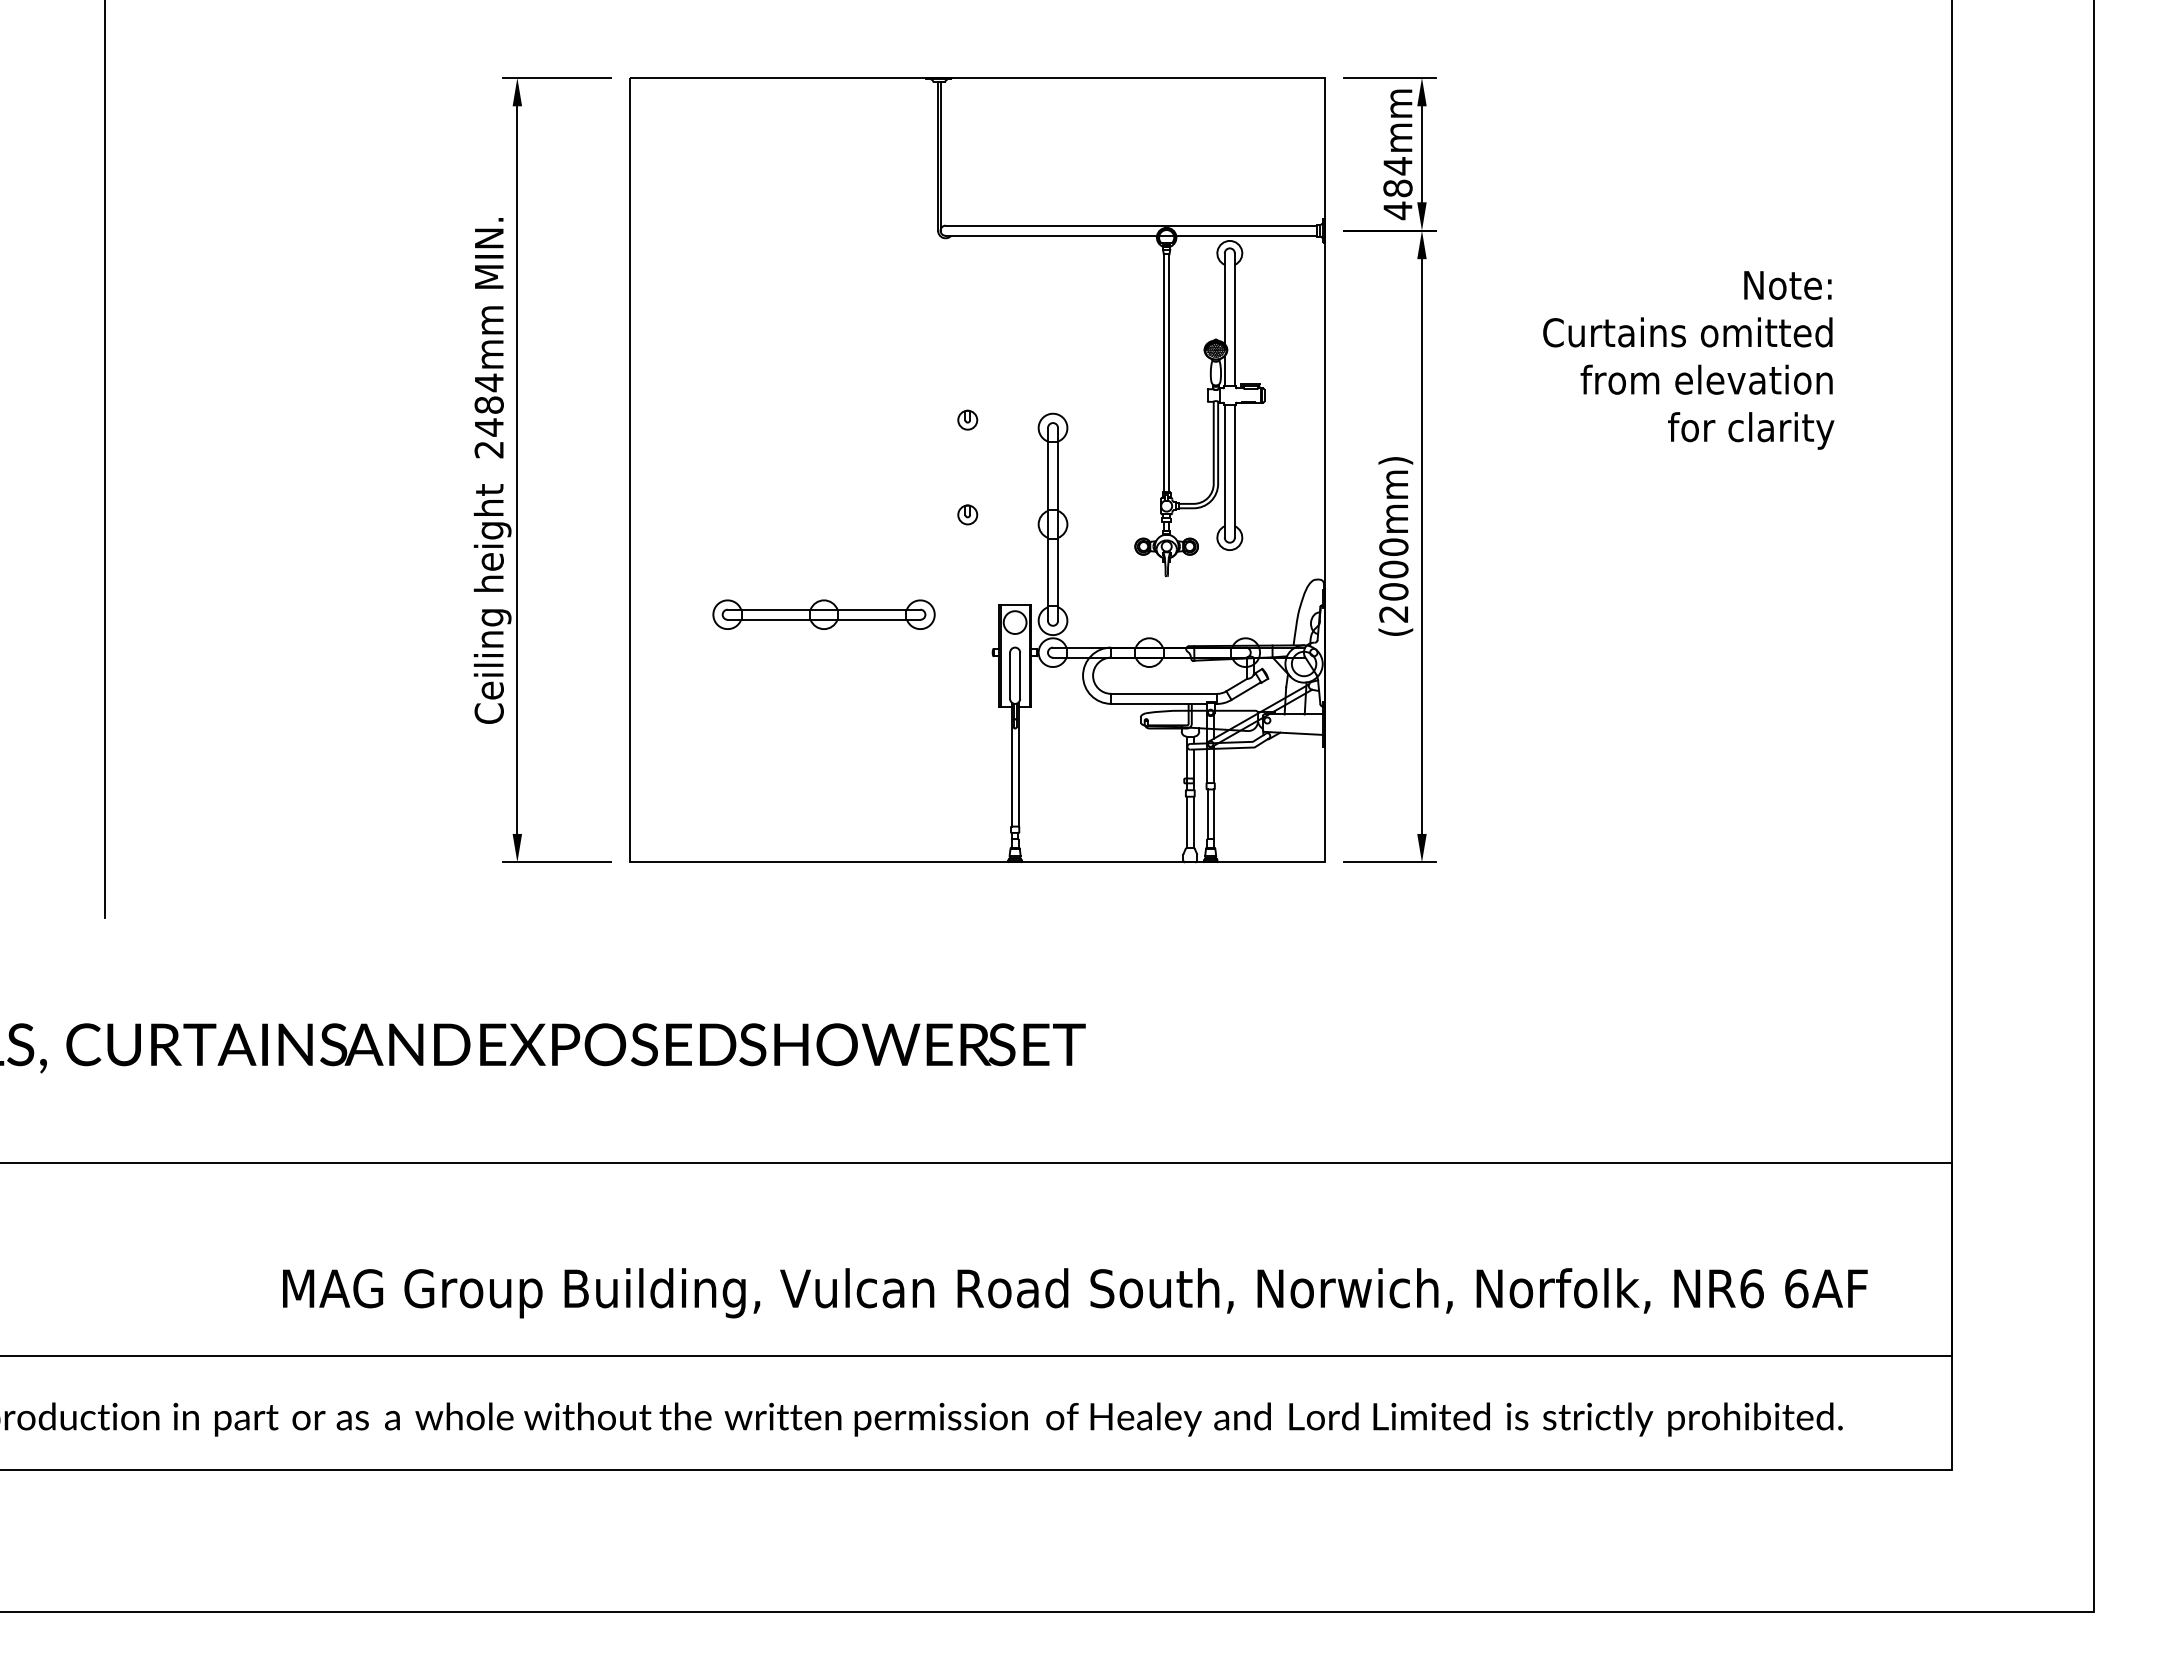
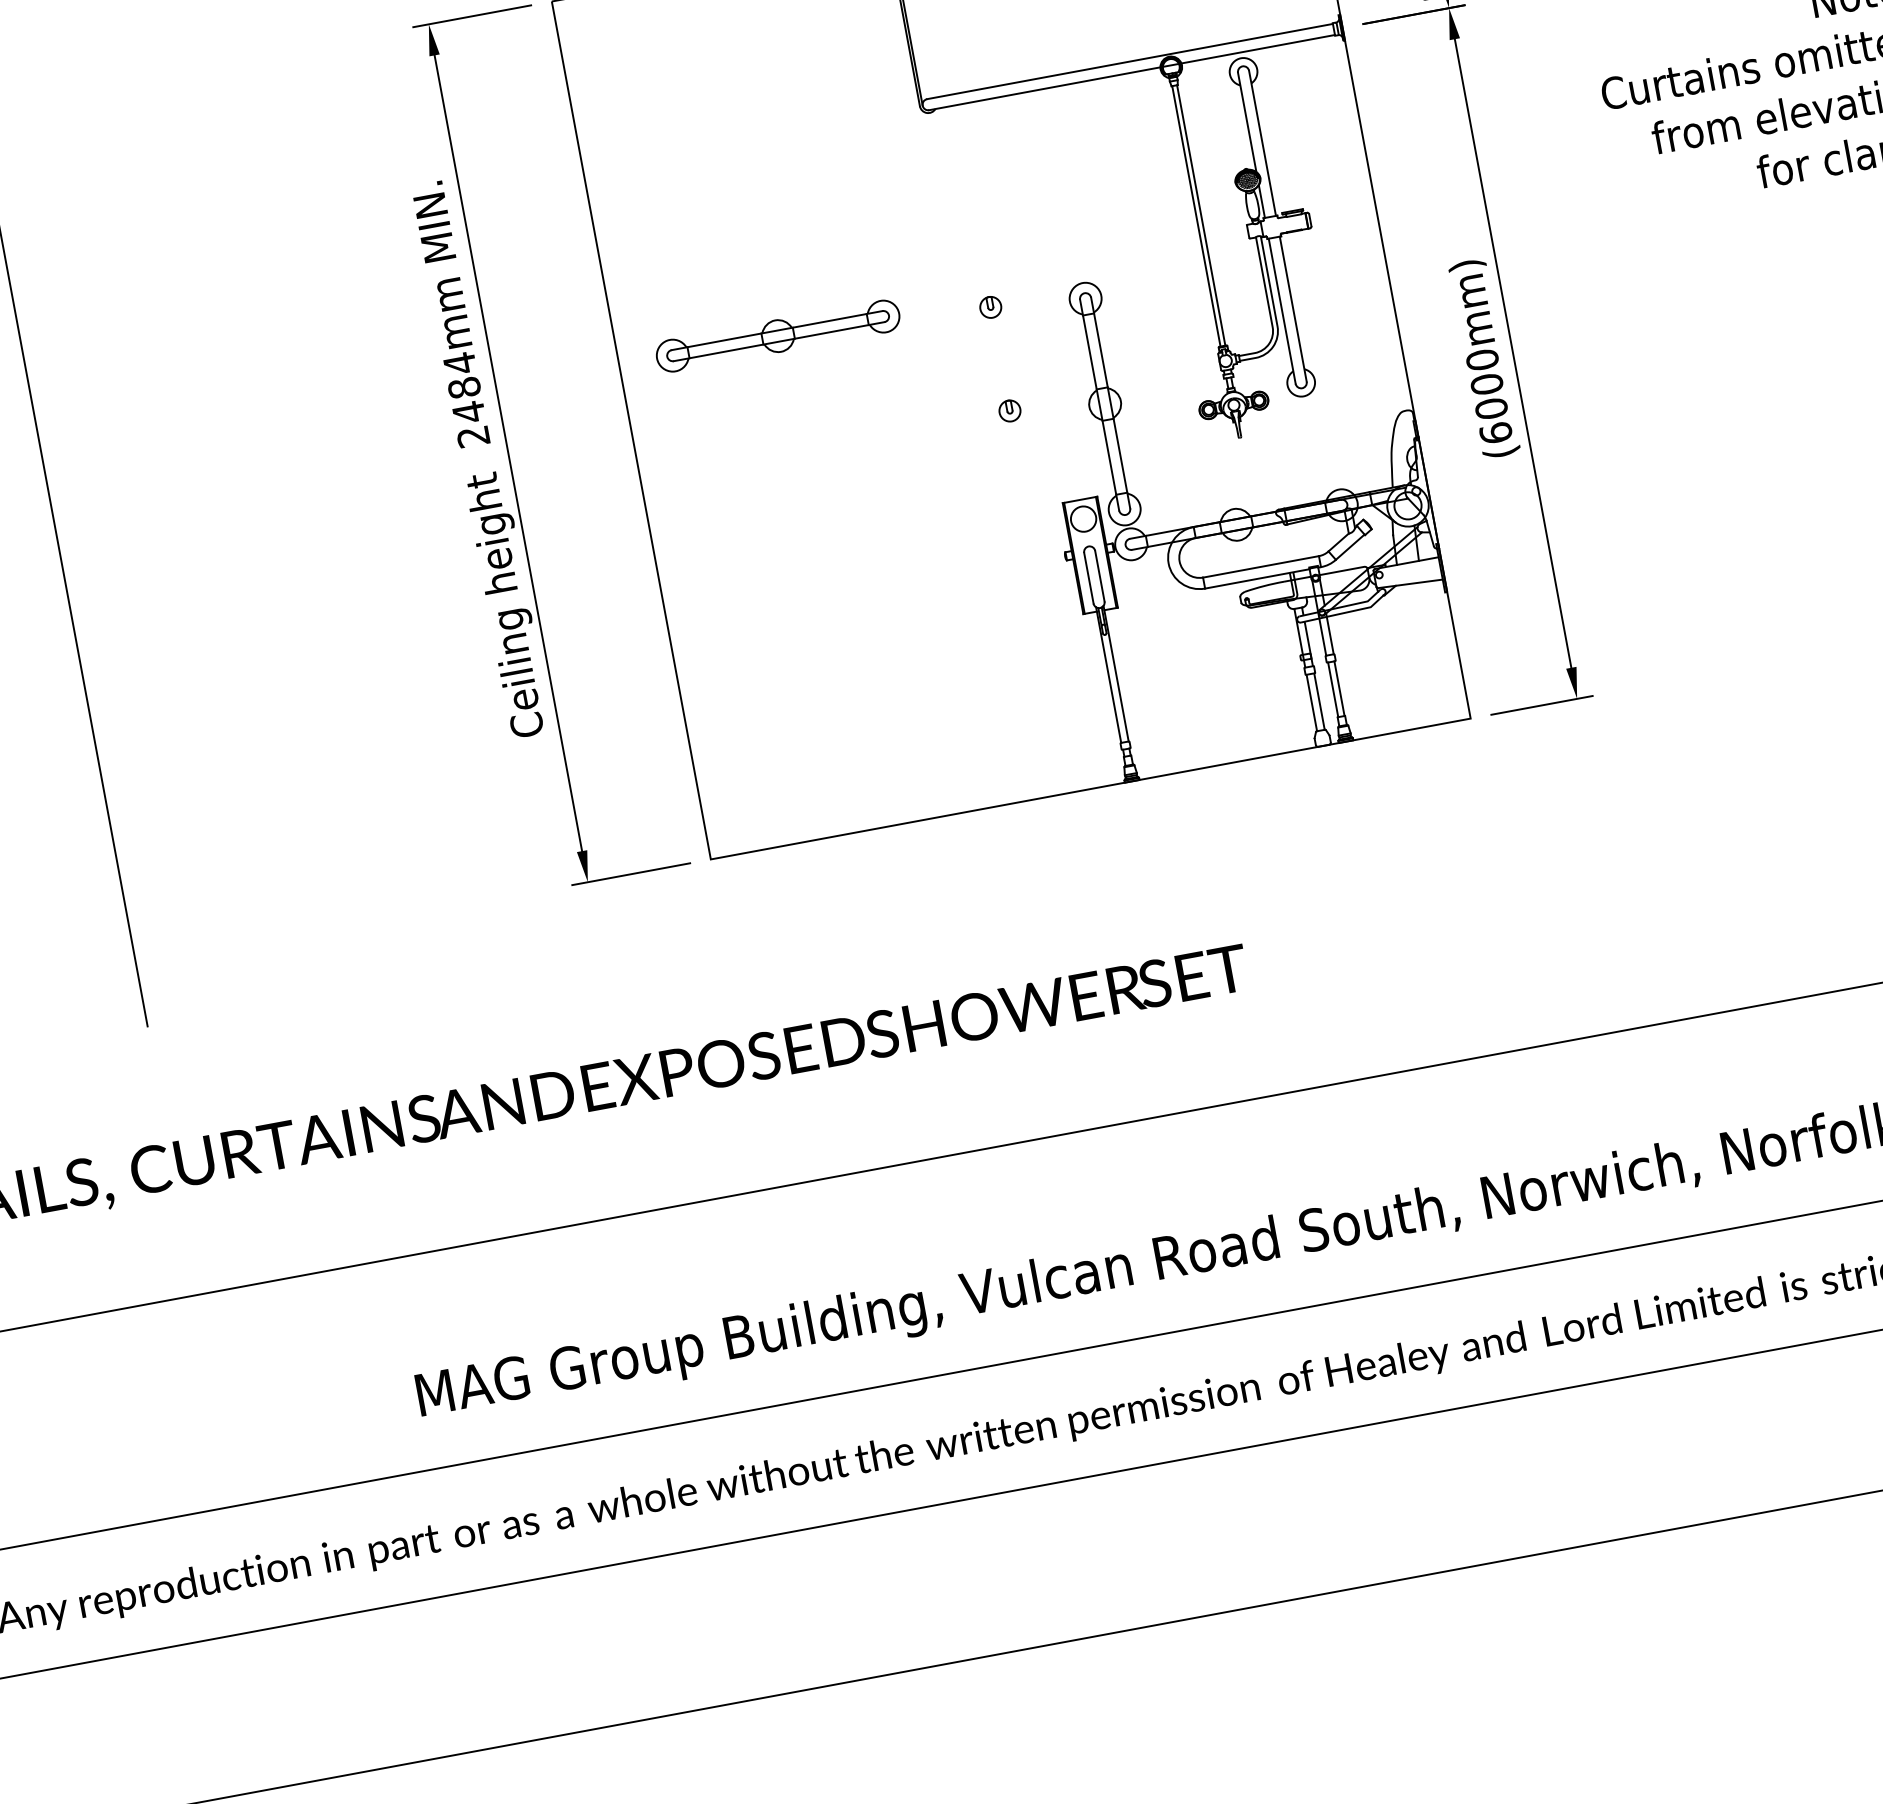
text: (1393, 613) -> (1495, 432), (2000mm) -> (6000mm)
part: (823, 614) -> (777, 335), moved

